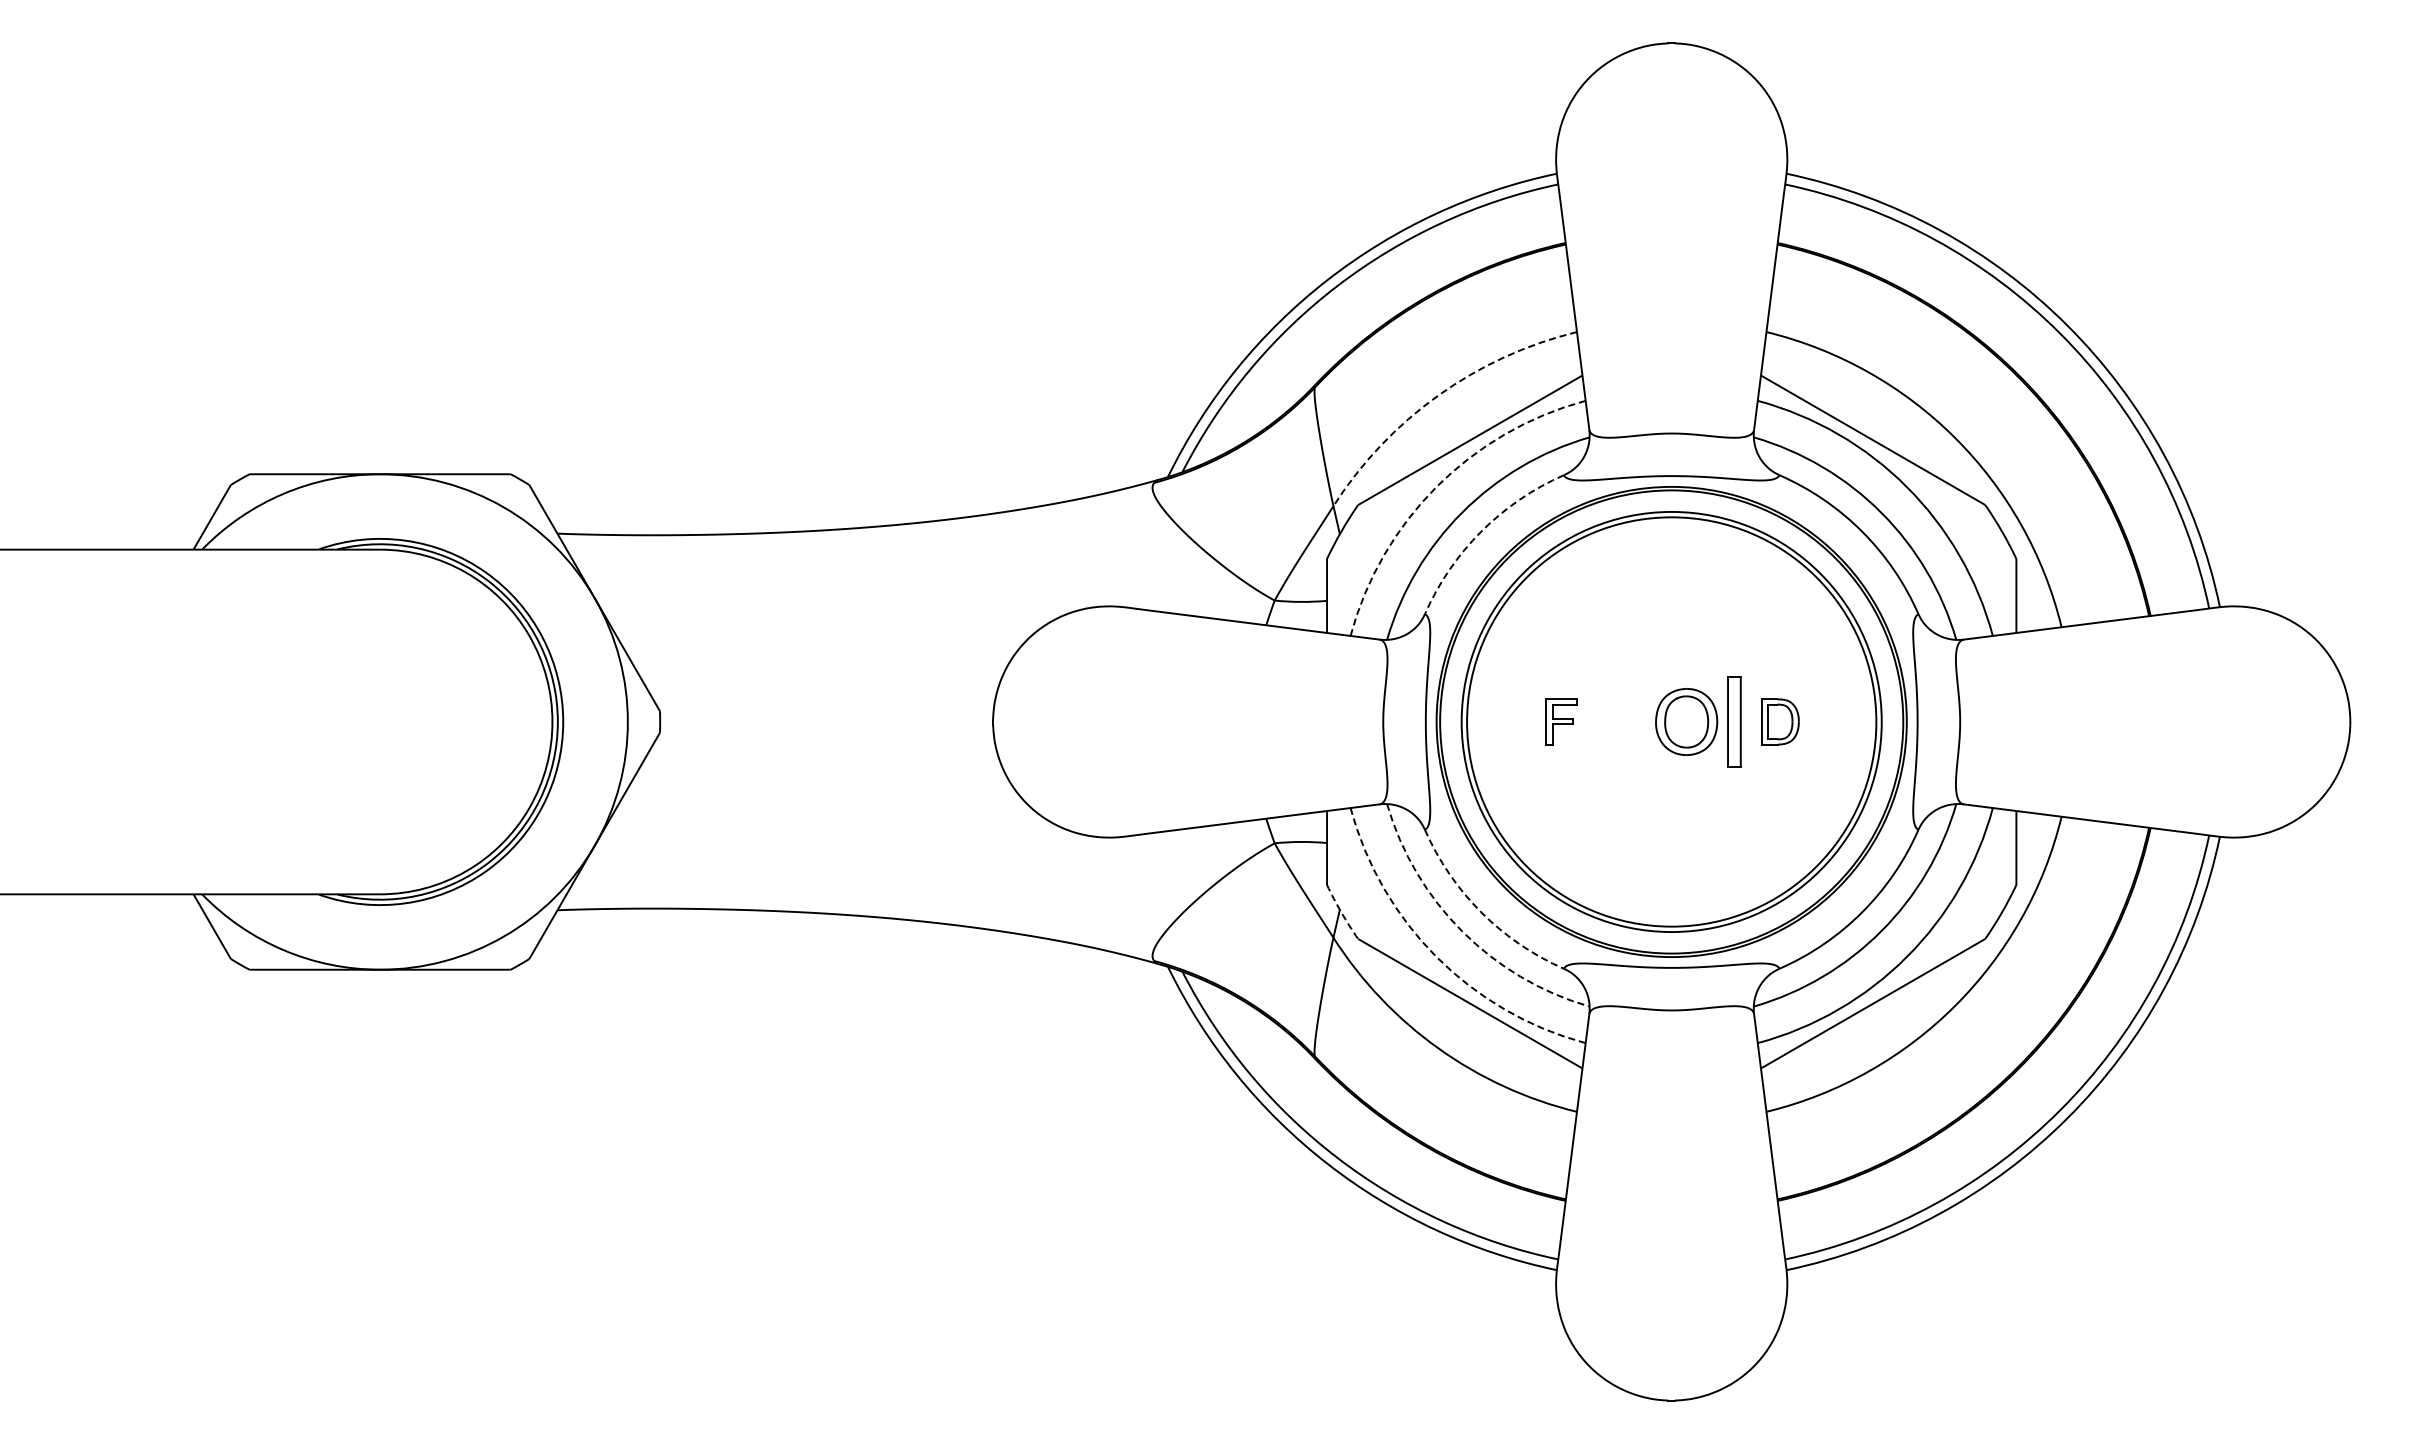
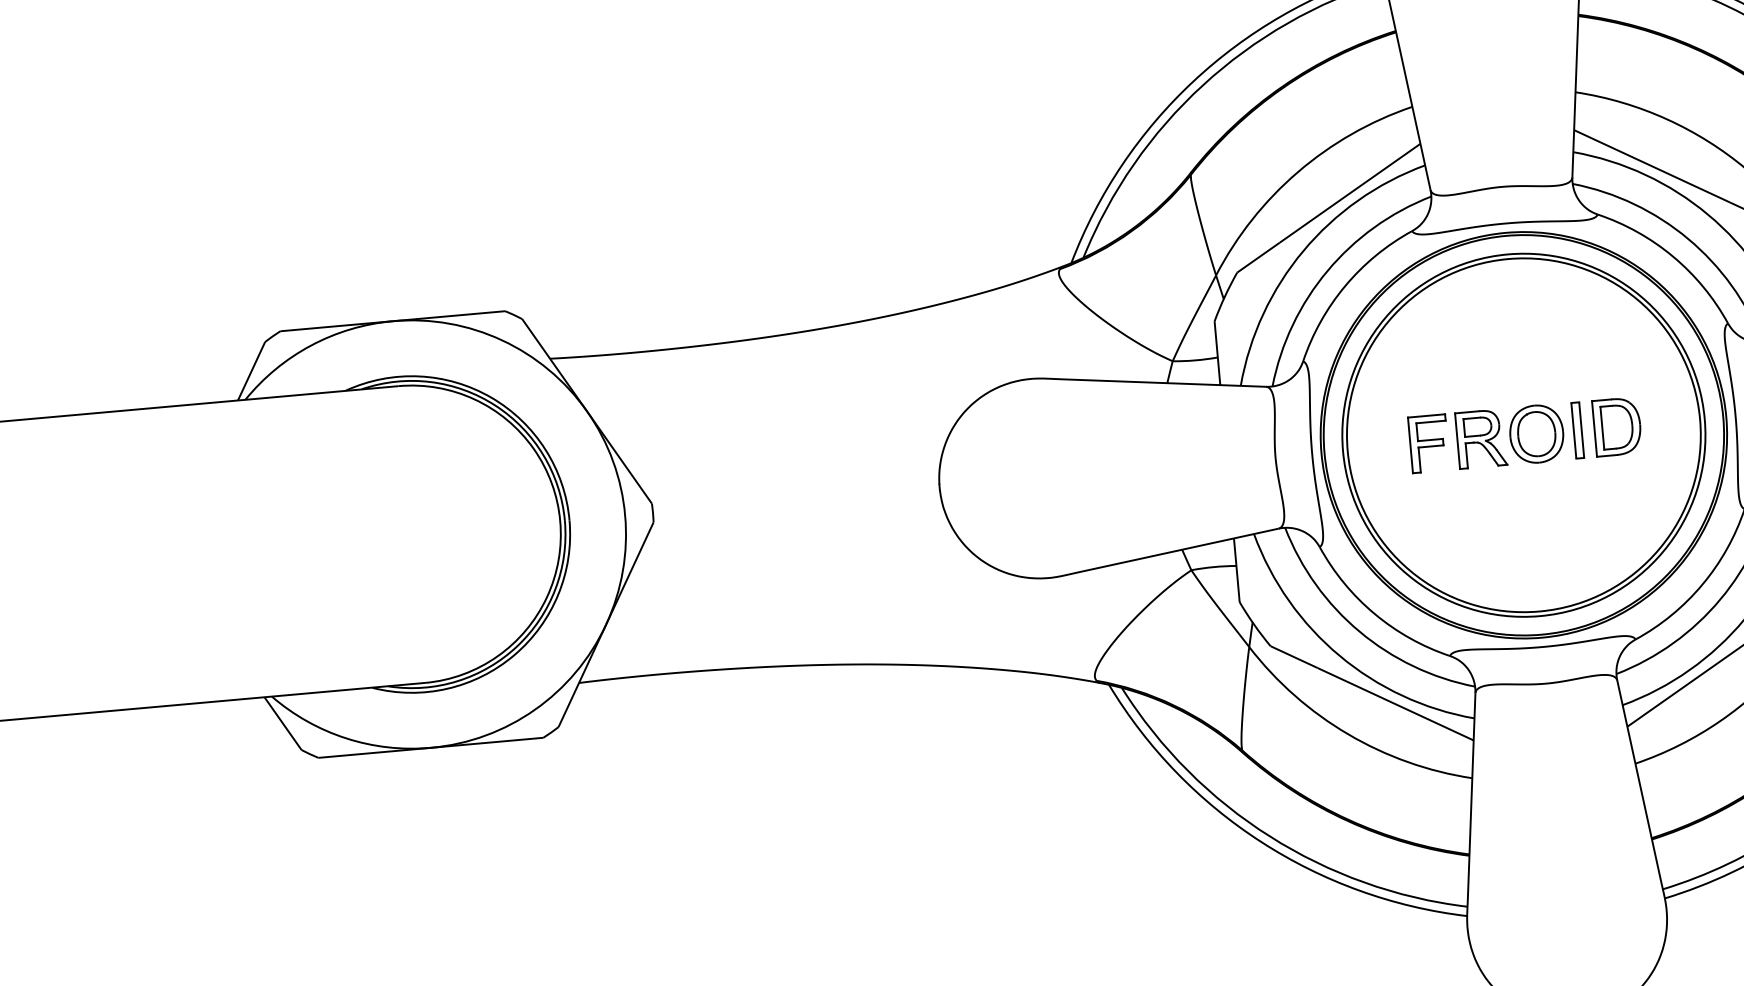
arc: (1438, 395) -> (1298, 172), dashed -> solid
arc: (1436, 486) -> (1303, 250), dashed -> solid
arc: (1481, 531) -> (1345, 285), dashed -> solid
part: (1561, 721) -> (1428, 443), size x1.43
part: (1622, 721) -> (1481, 438), added
part: (1733, 721) -> (1577, 430), size x0.71
part: (1780, 721) -> (1617, 426), size x1.43
arc: (1341, 912) -> (1254, 624), dashed -> solid
arc: (1481, 912) -> (1374, 613), dashed -> solid
arc: (1462, 931) -> (1359, 631), dashed -> solid
arc: (1436, 957) -> (1339, 656), dashed -> solid

